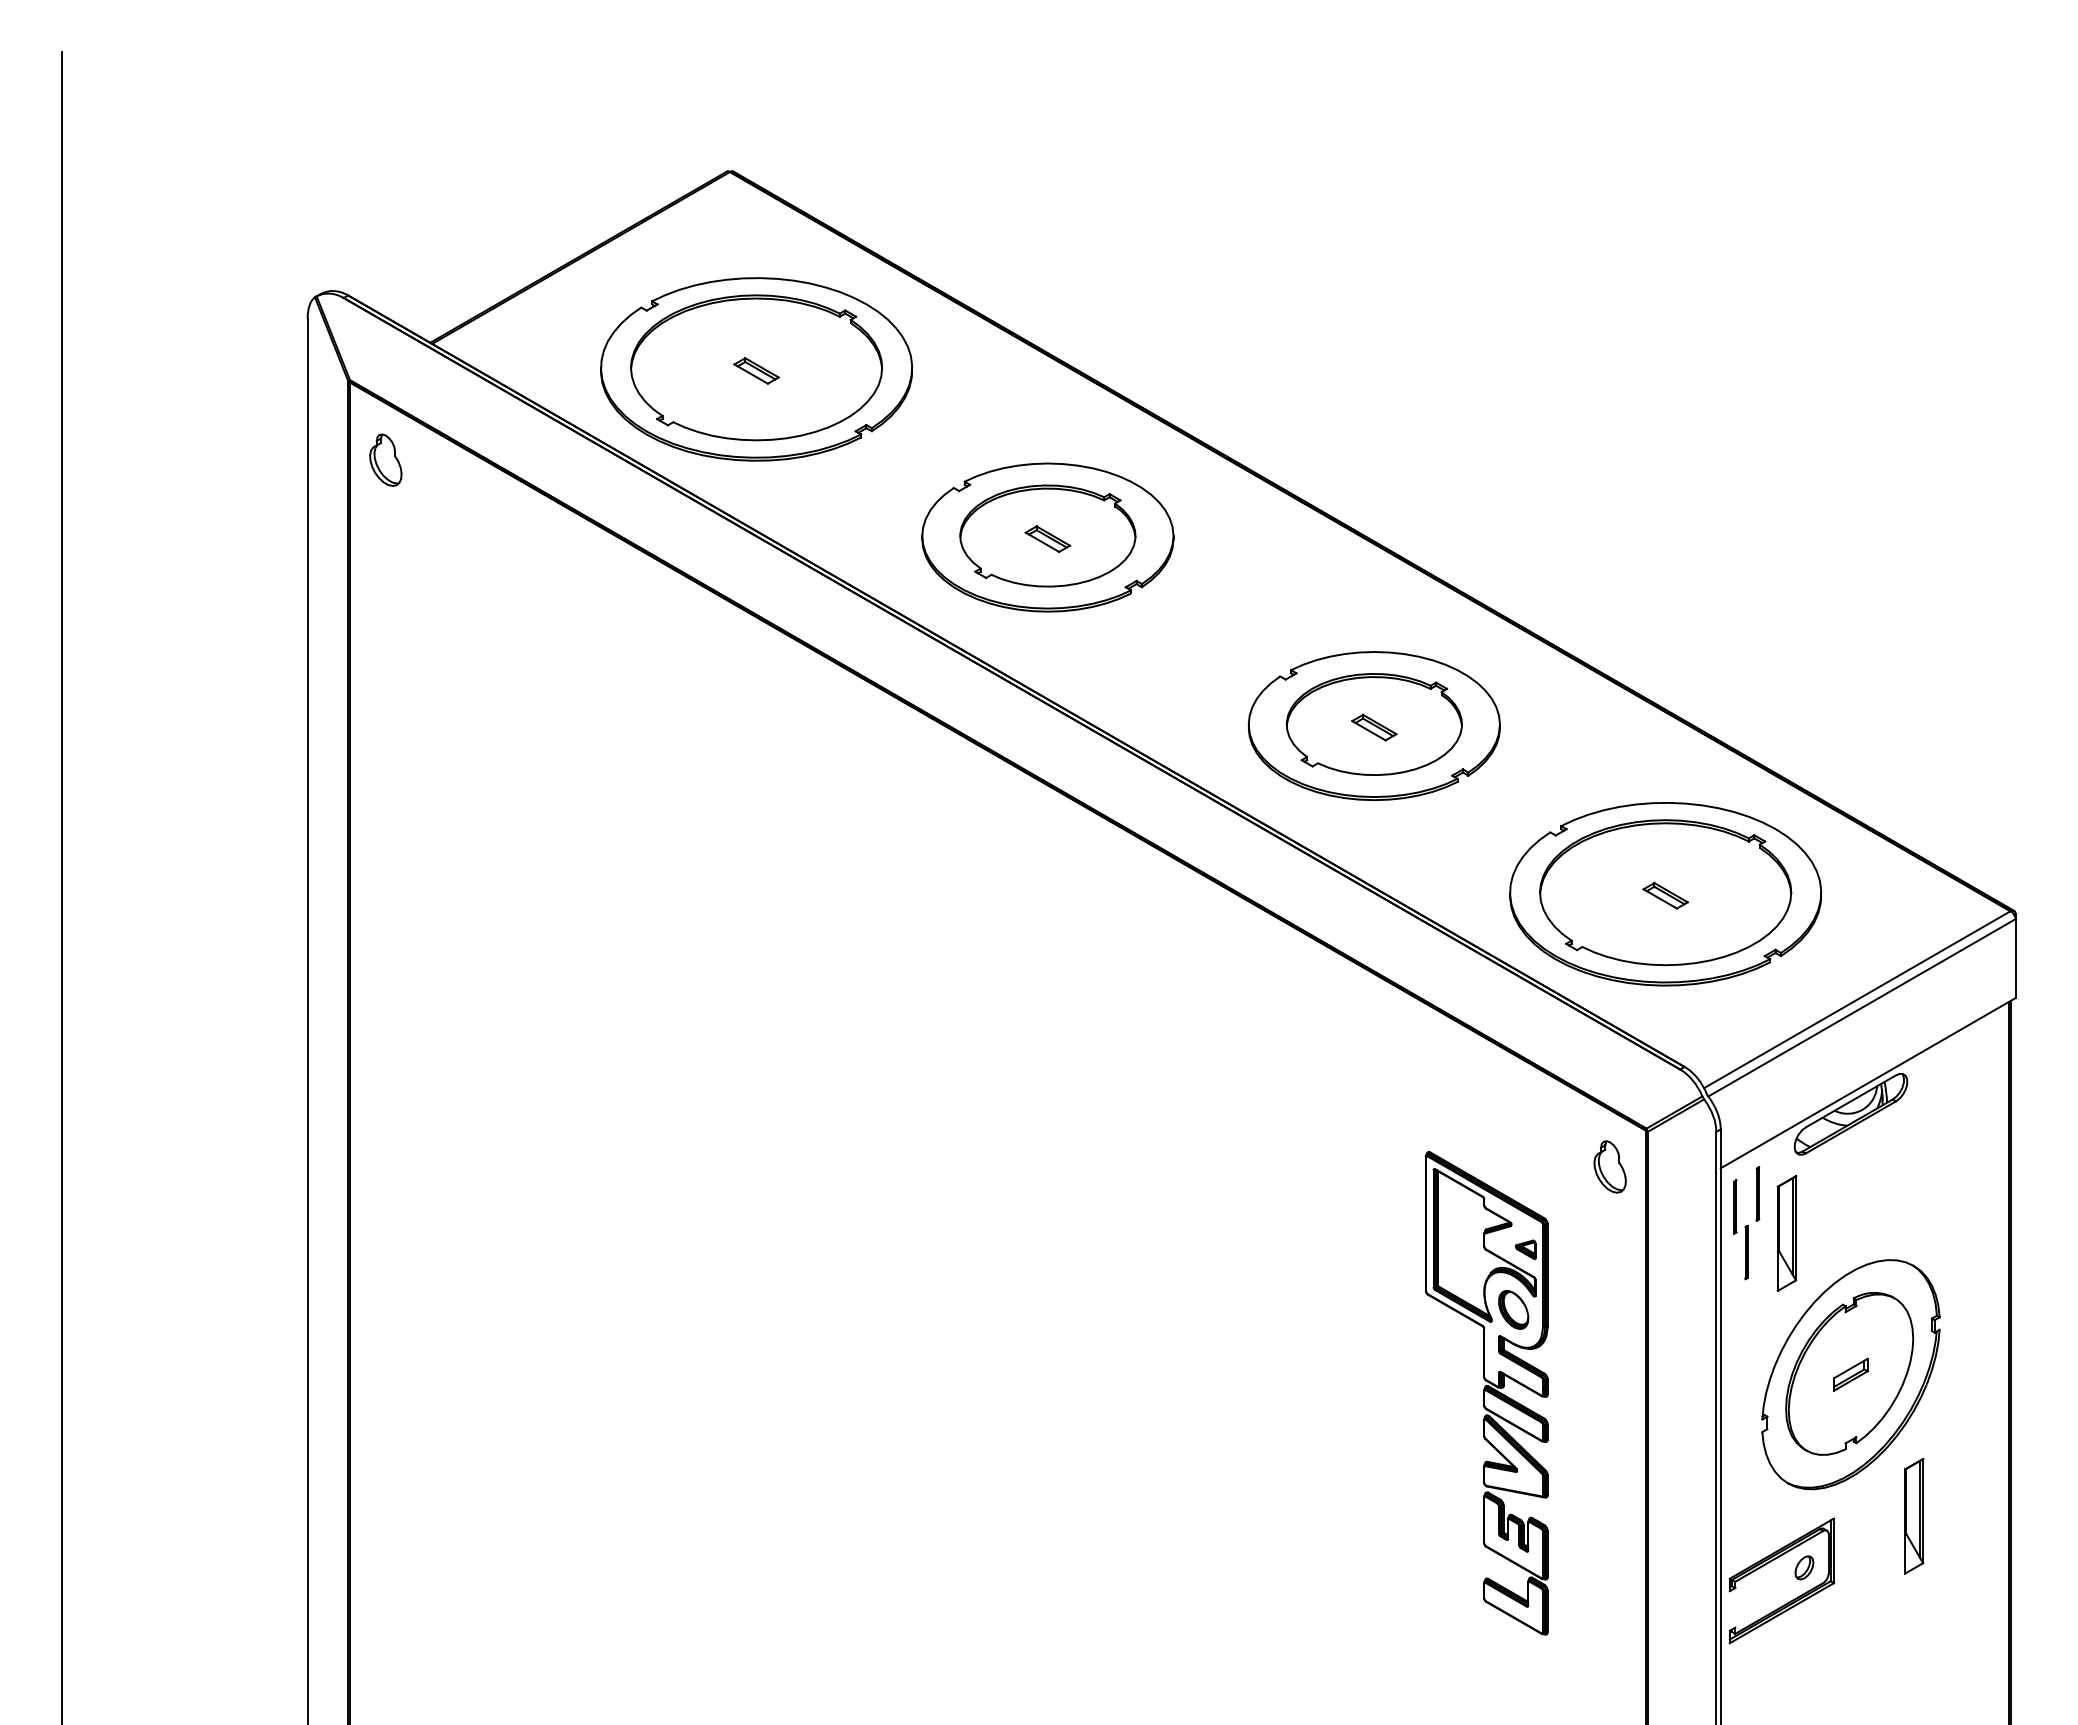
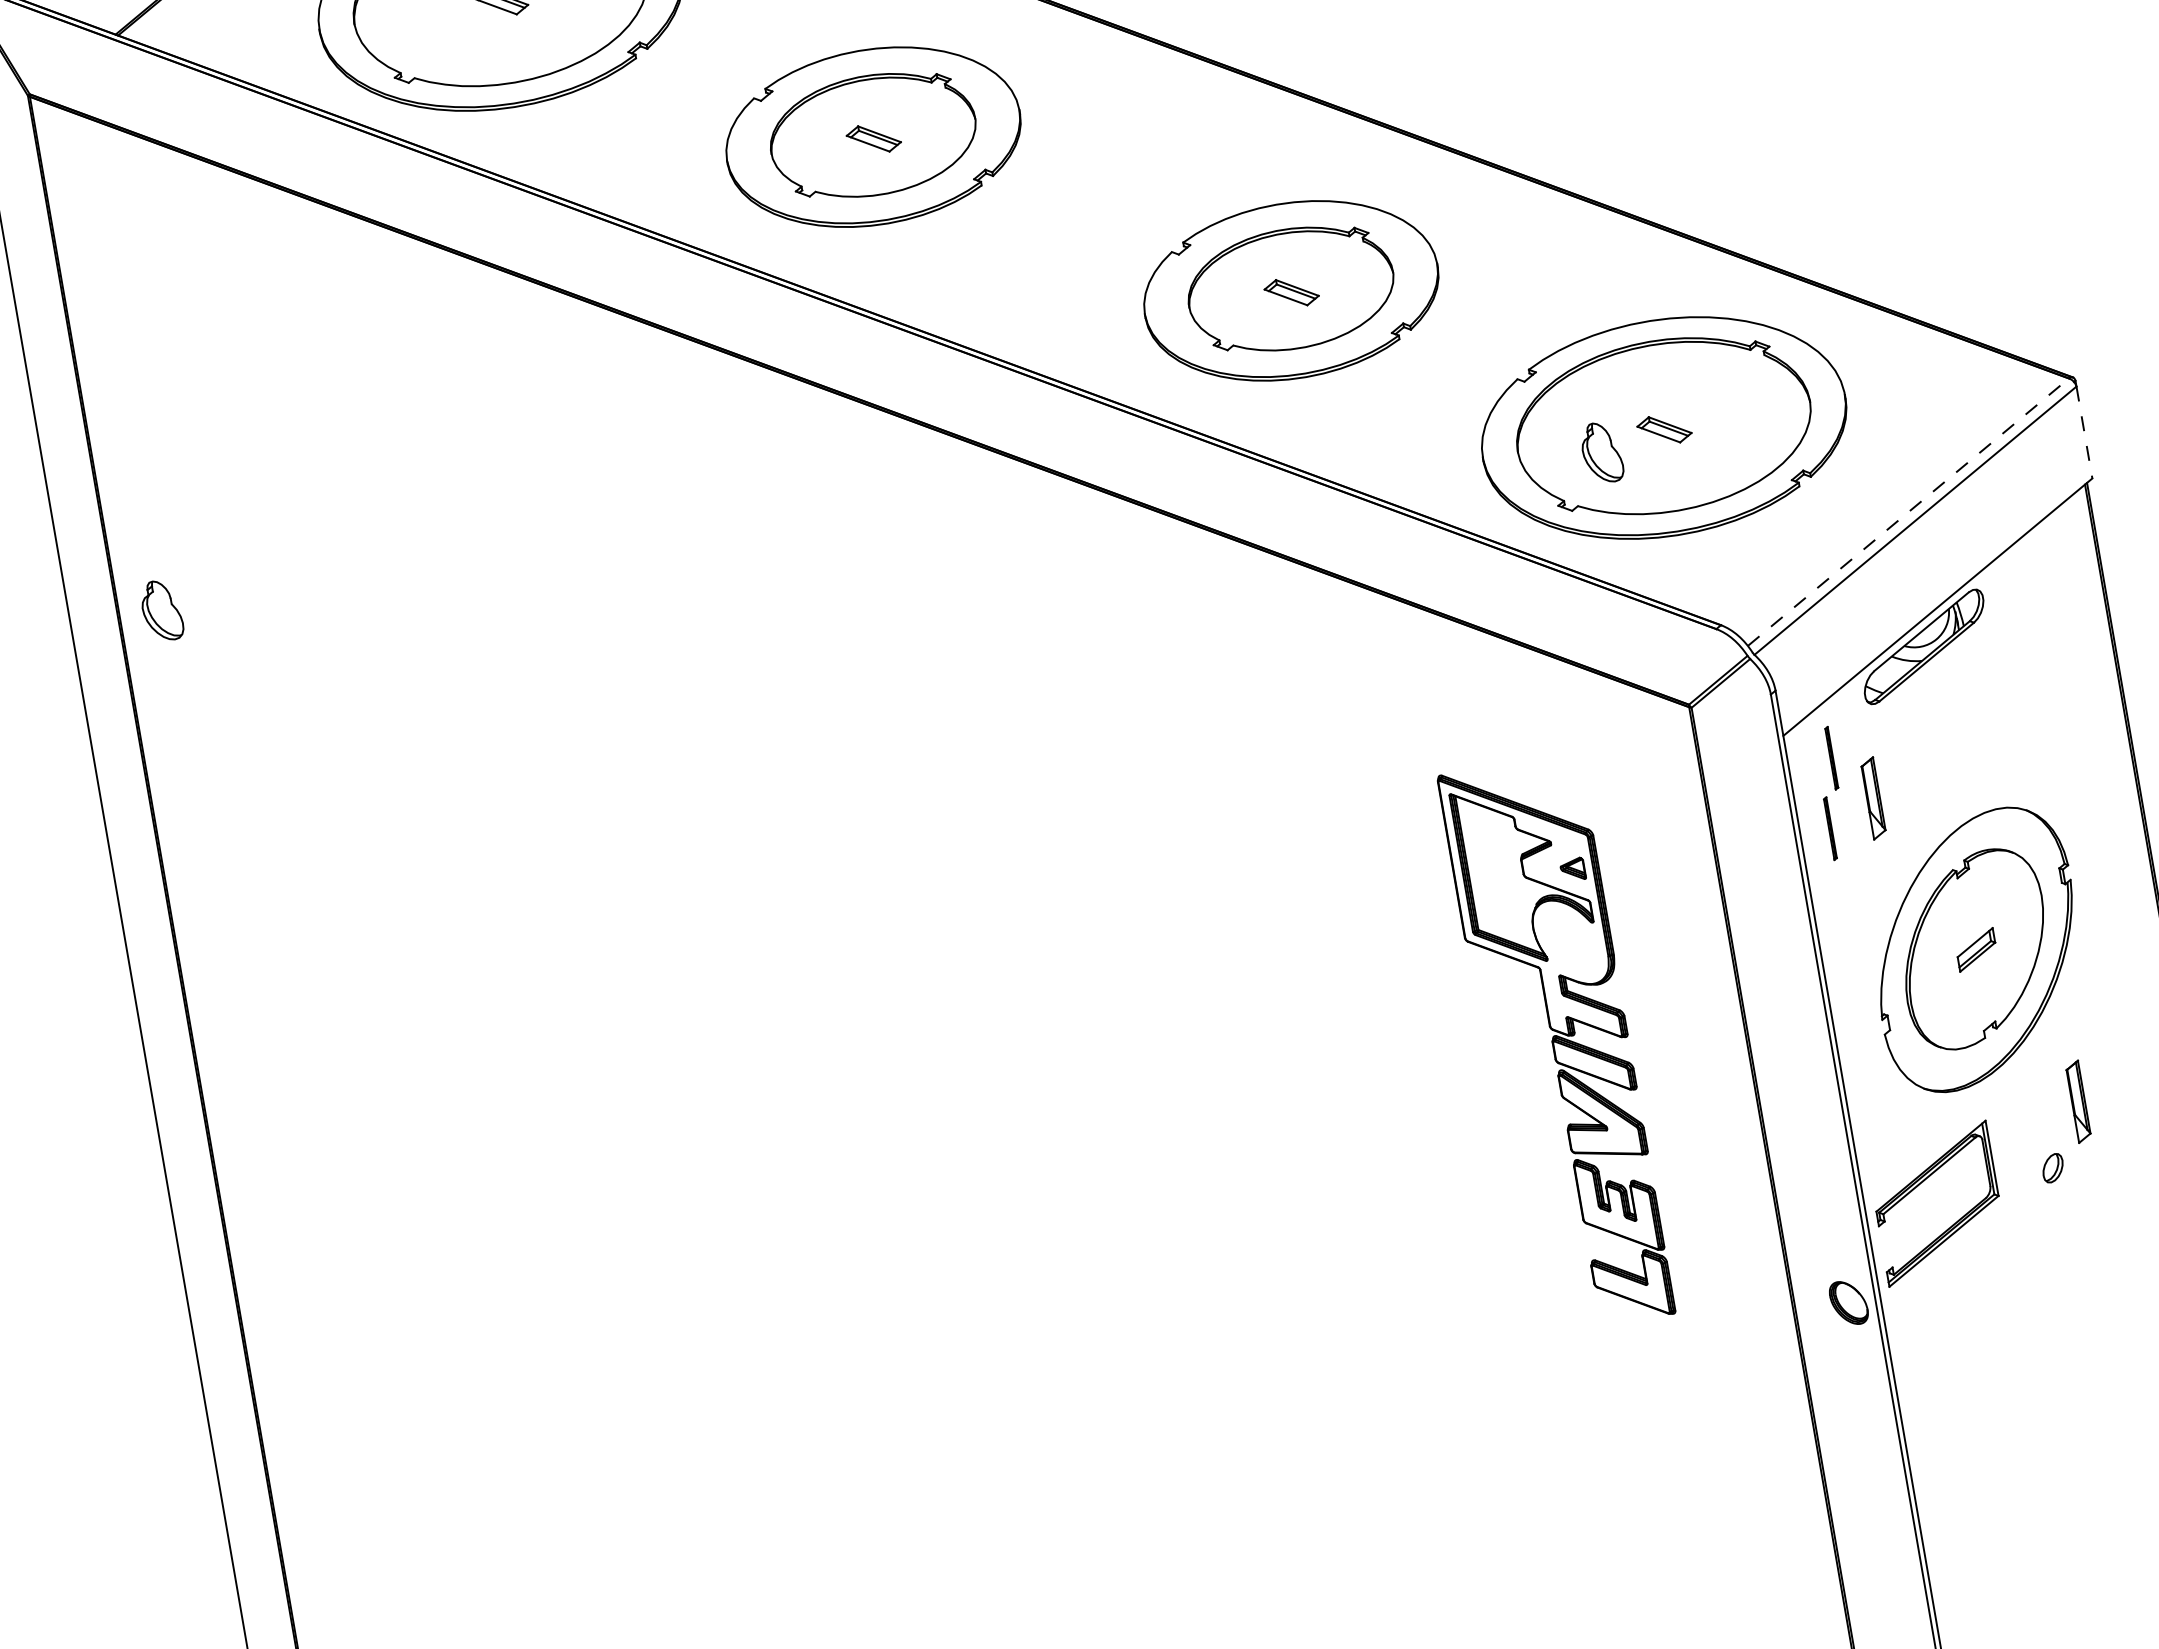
part: (385, 459) -> (161, 610), moved
line: (2015, 959) -> (2084, 433), solid -> dashed
line: (1857, 999) -> (1908, 511), solid -> dashed
part: (1609, 1166) -> (1601, 452), moved
line: (1735, 1206) -> (1808, 777), removed
part: (1786, 1233) -> (1873, 798), size x0.6
part: (1513, 1309) -> (1848, 1302), moved
part: (1914, 1515) -> (2078, 1101), size x0.6
part: (1804, 1567) -> (2053, 1167), moved

